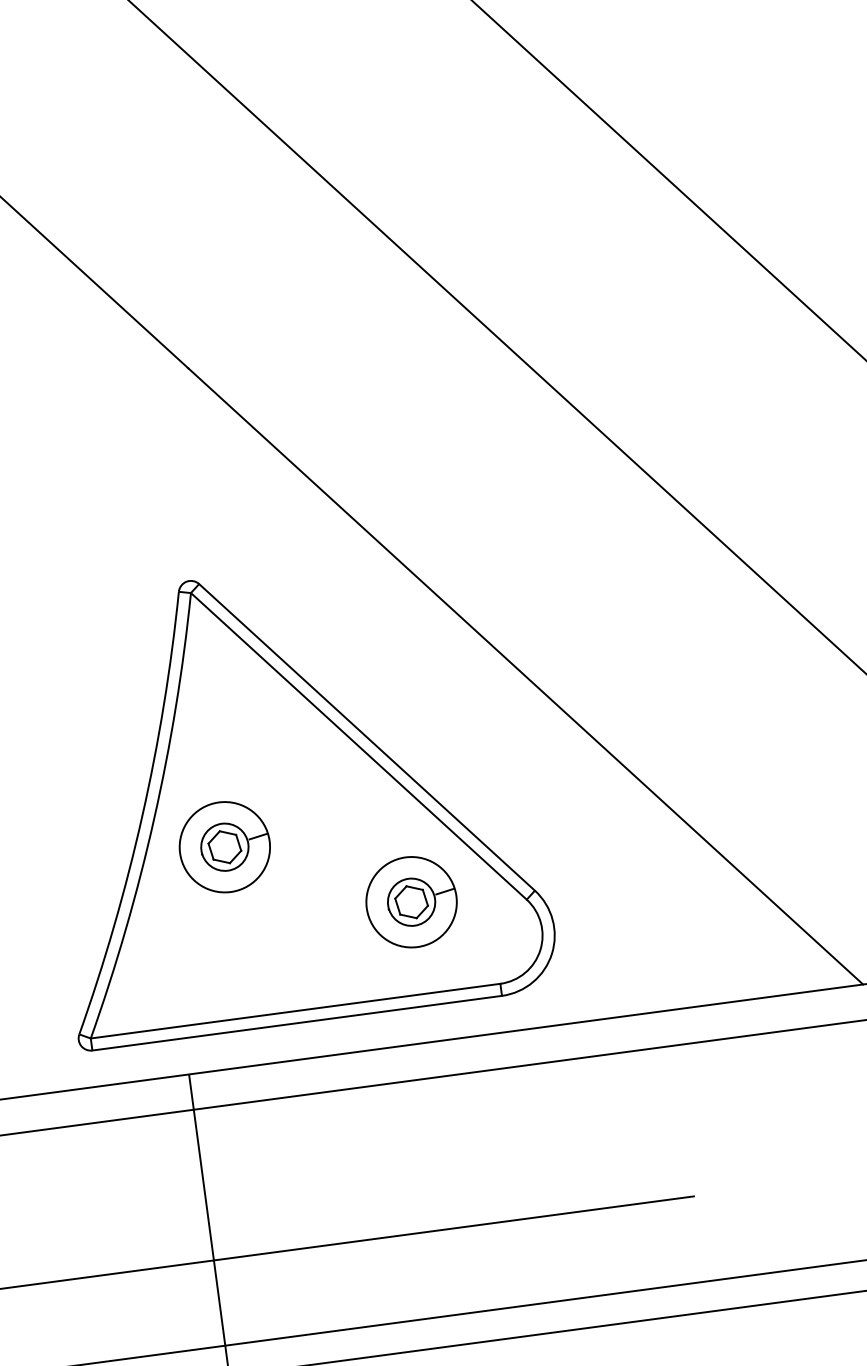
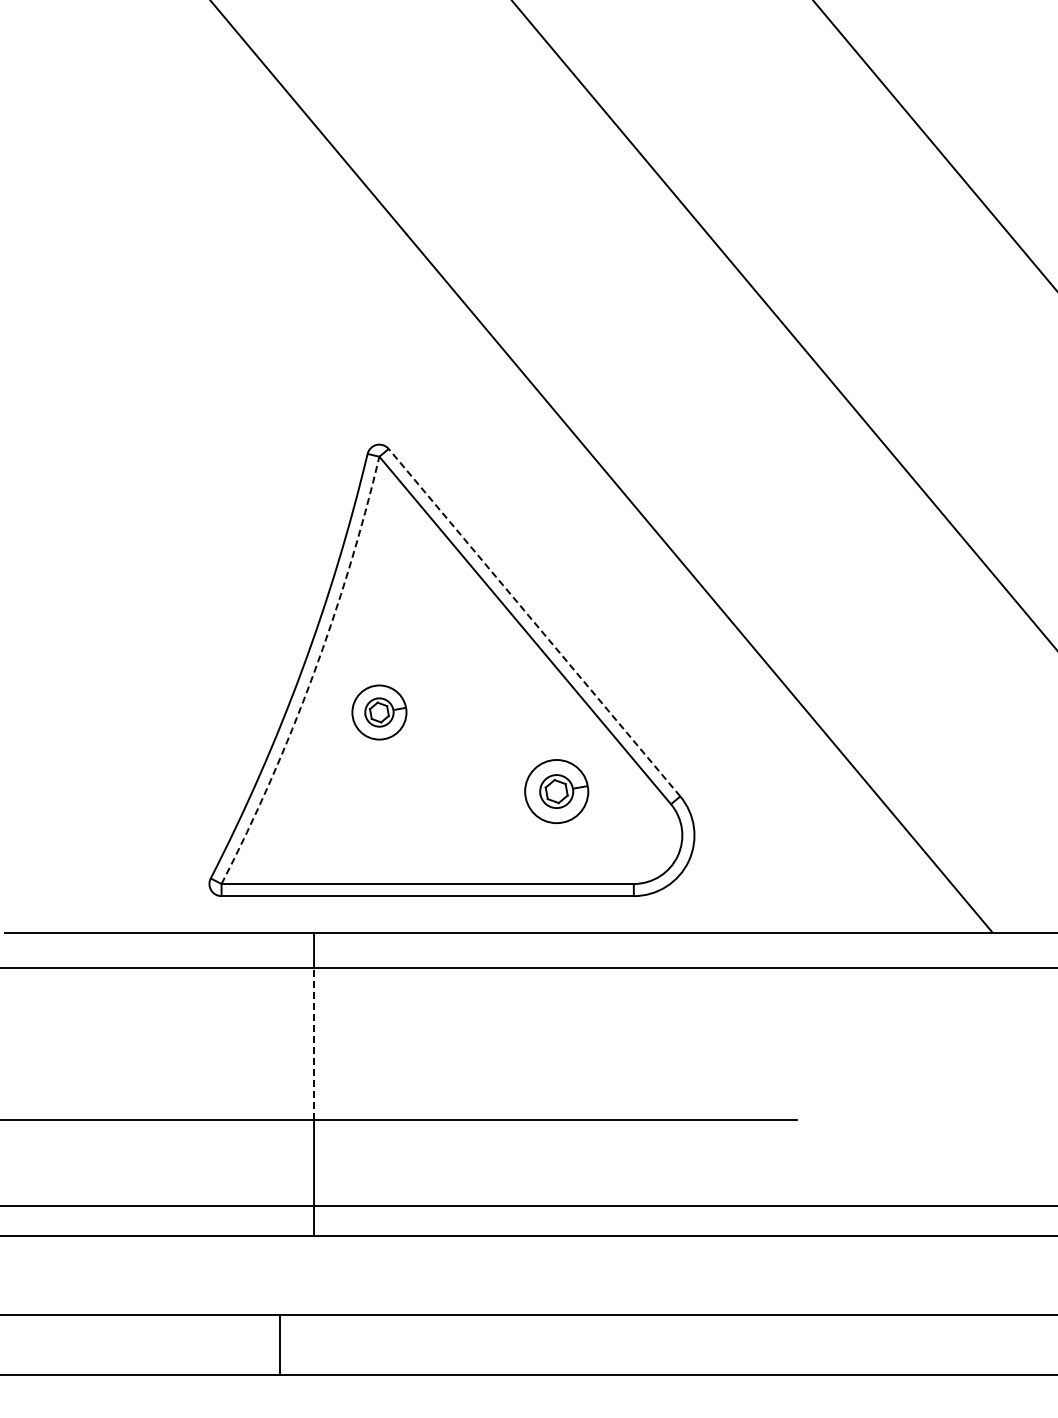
line: (367, 737) -> (534, 622), solid -> dashed
arc: (154, 819) -> (313, 675), solid -> dashed
part: (224, 847) -> (379, 712), size x0.6
part: (411, 902) -> (556, 791), size x0.7
line: (204, 1184) -> (314, 1043), solid -> dashed

